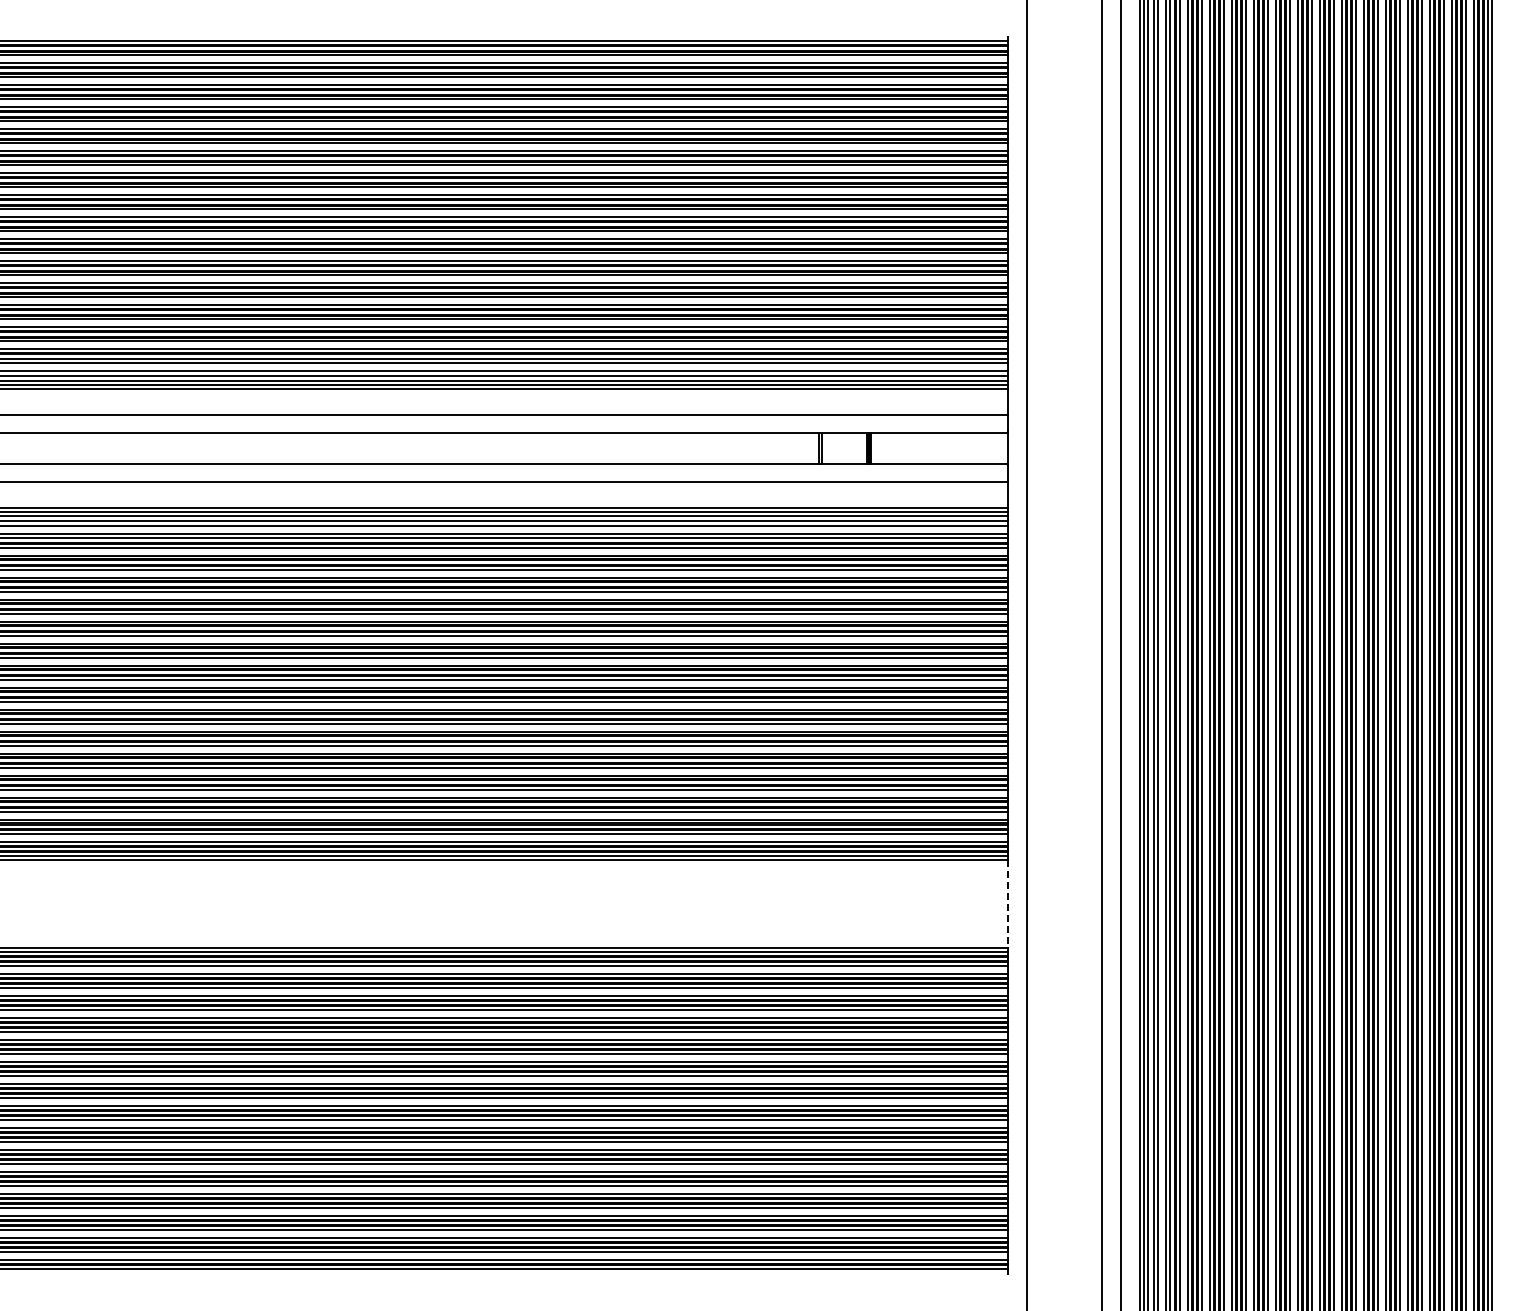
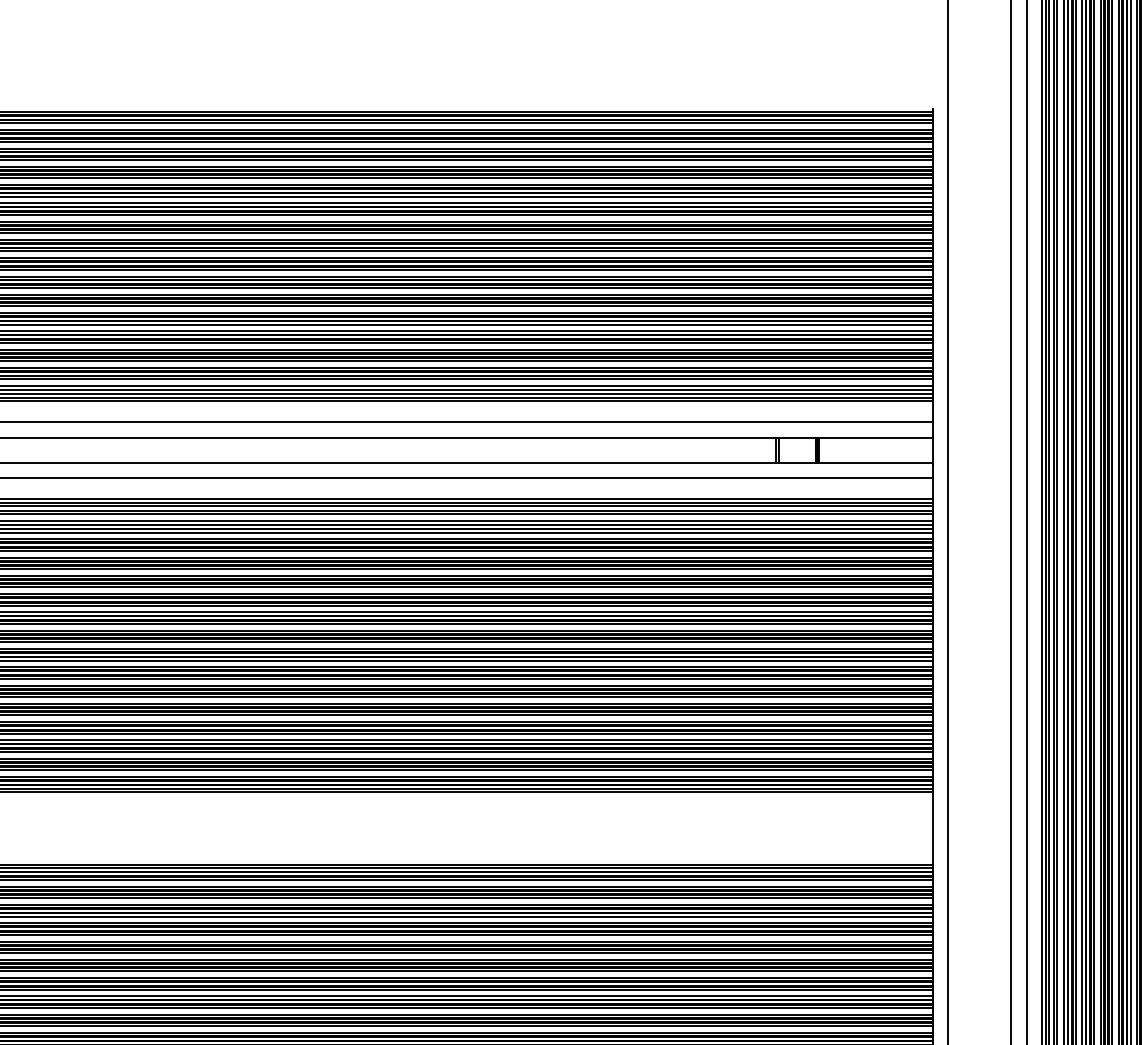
line: (1007, 904) -> (932, 829), dashed -> solid

